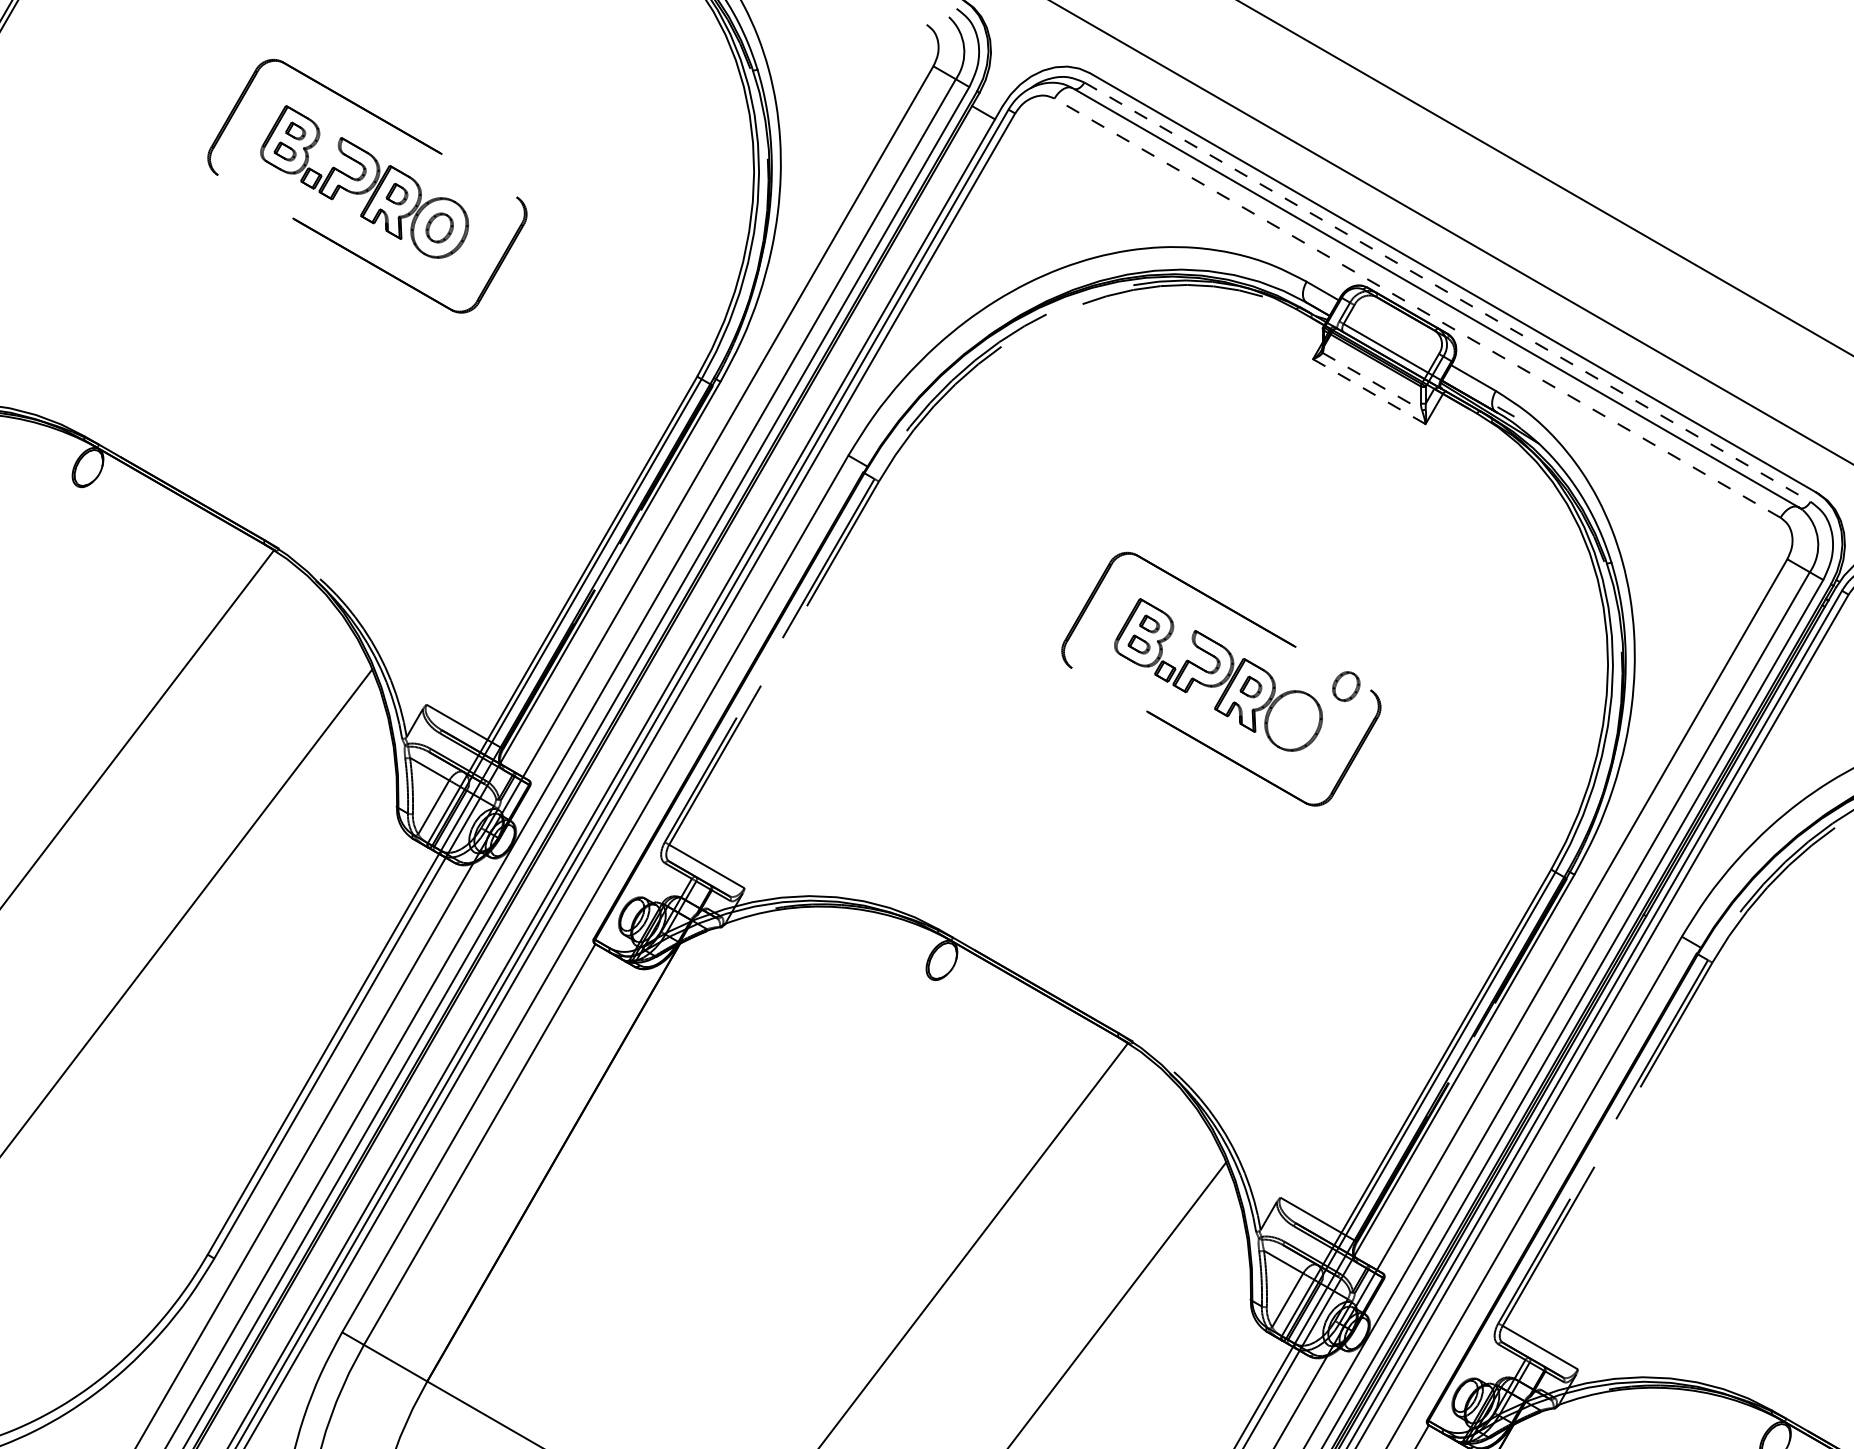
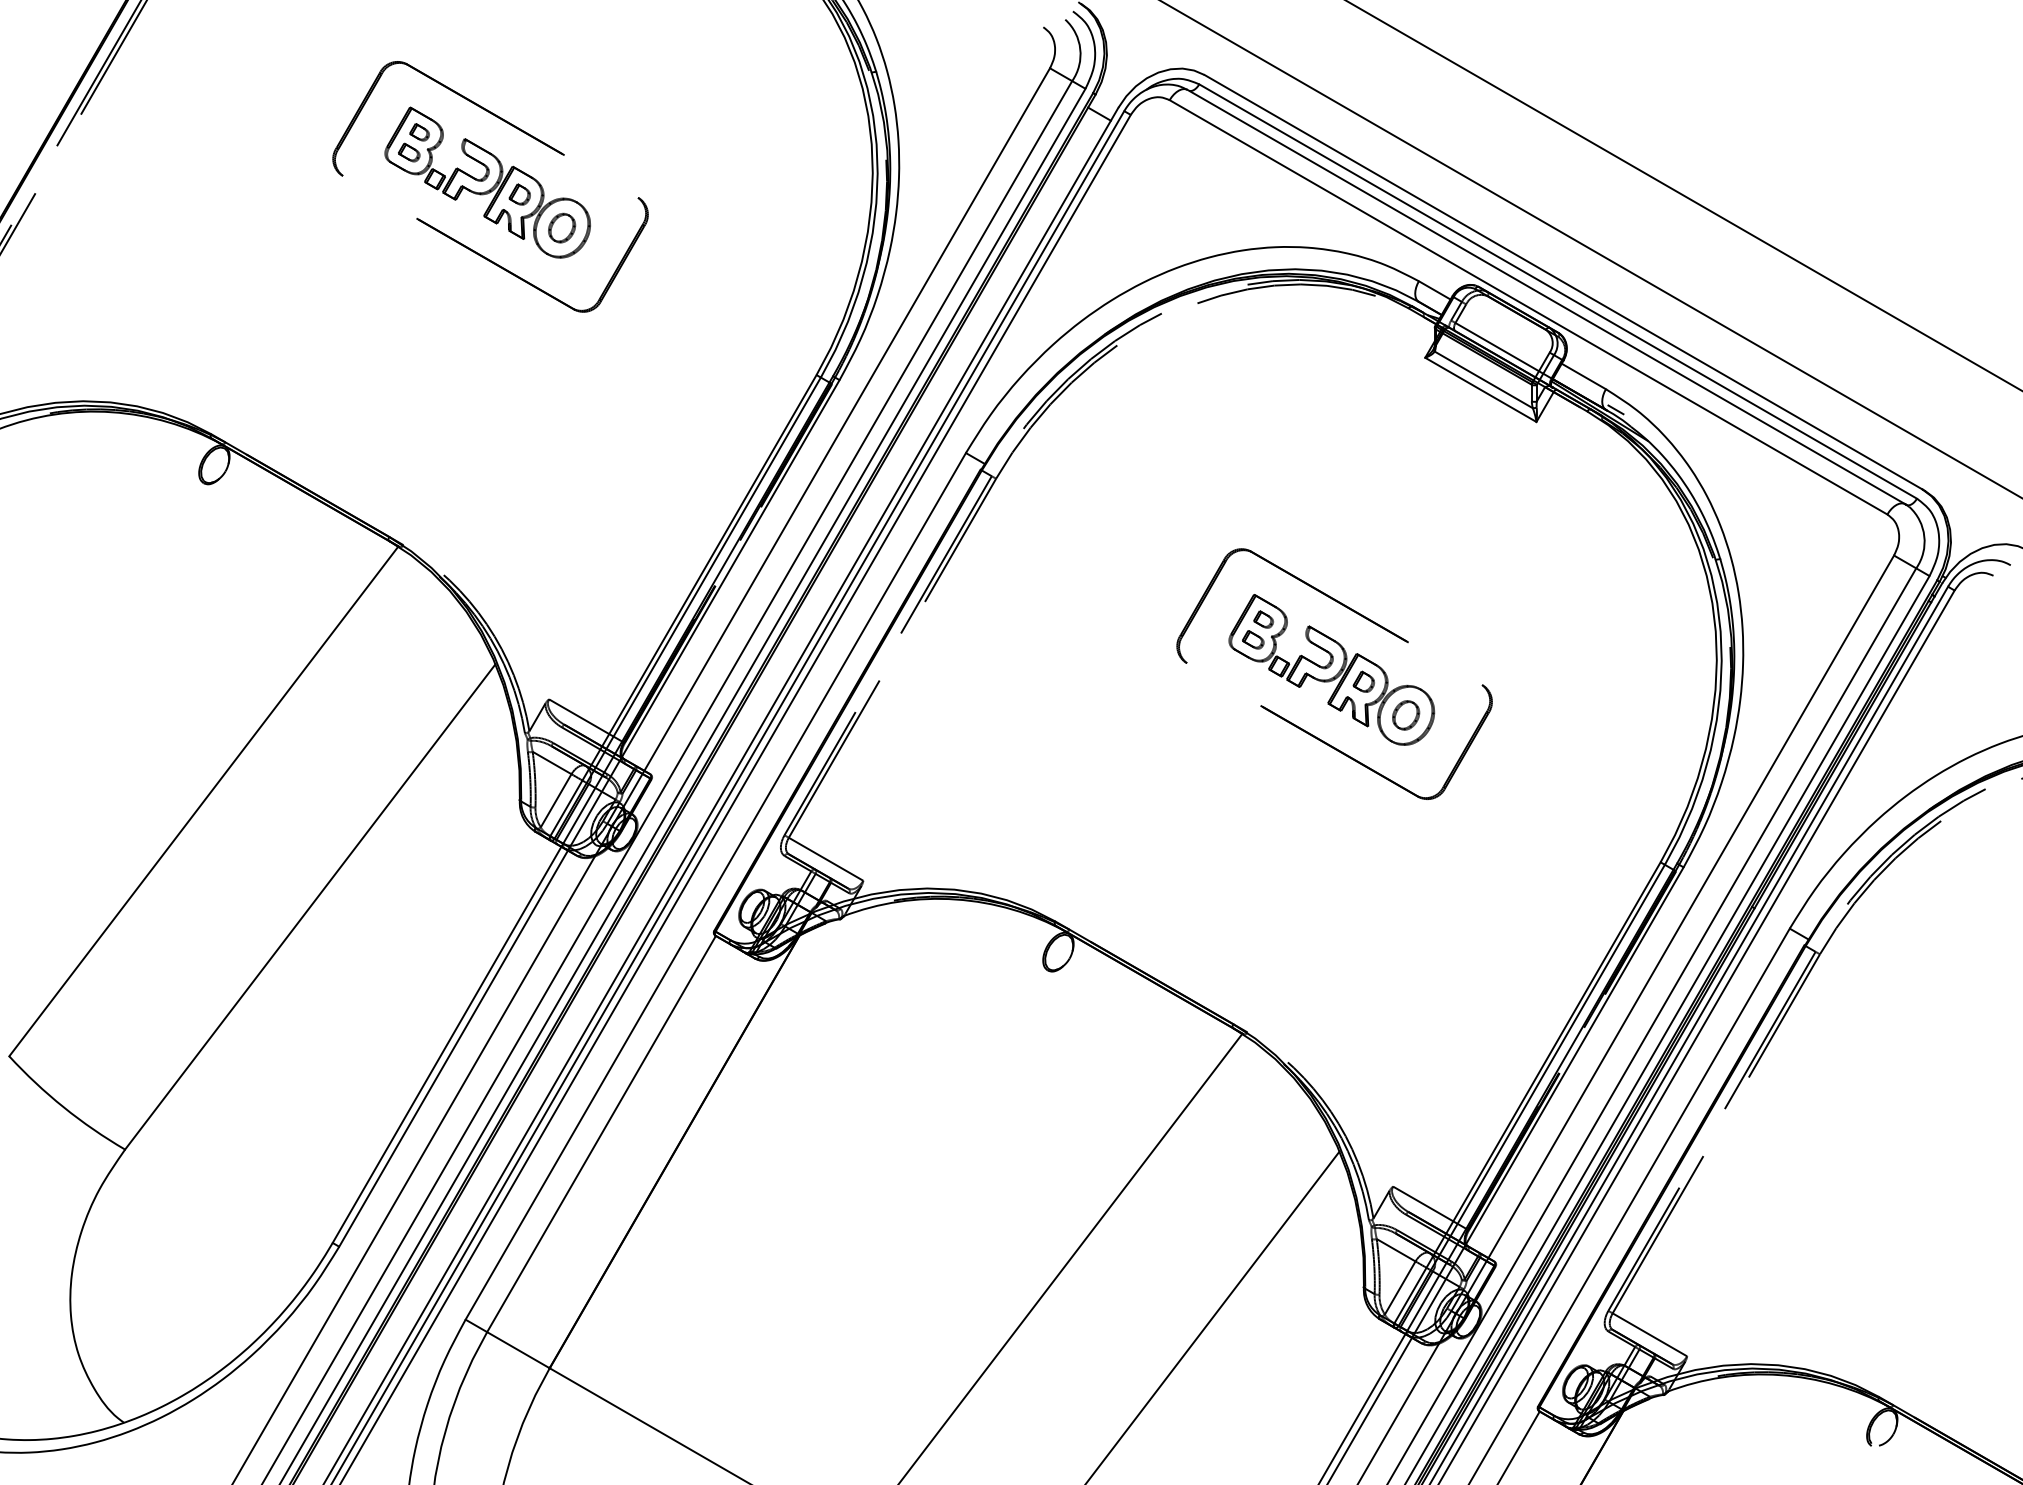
line: (1447, 292) -> (1558, 291), dashed -> solid
line: (1417, 308) -> (1528, 307), dashed -> solid
line: (1371, 381) -> (1483, 379), dashed -> solid
line: (1368, 391) -> (1480, 389), dashed -> solid
part: (1346, 686) -> (1406, 715), moved

